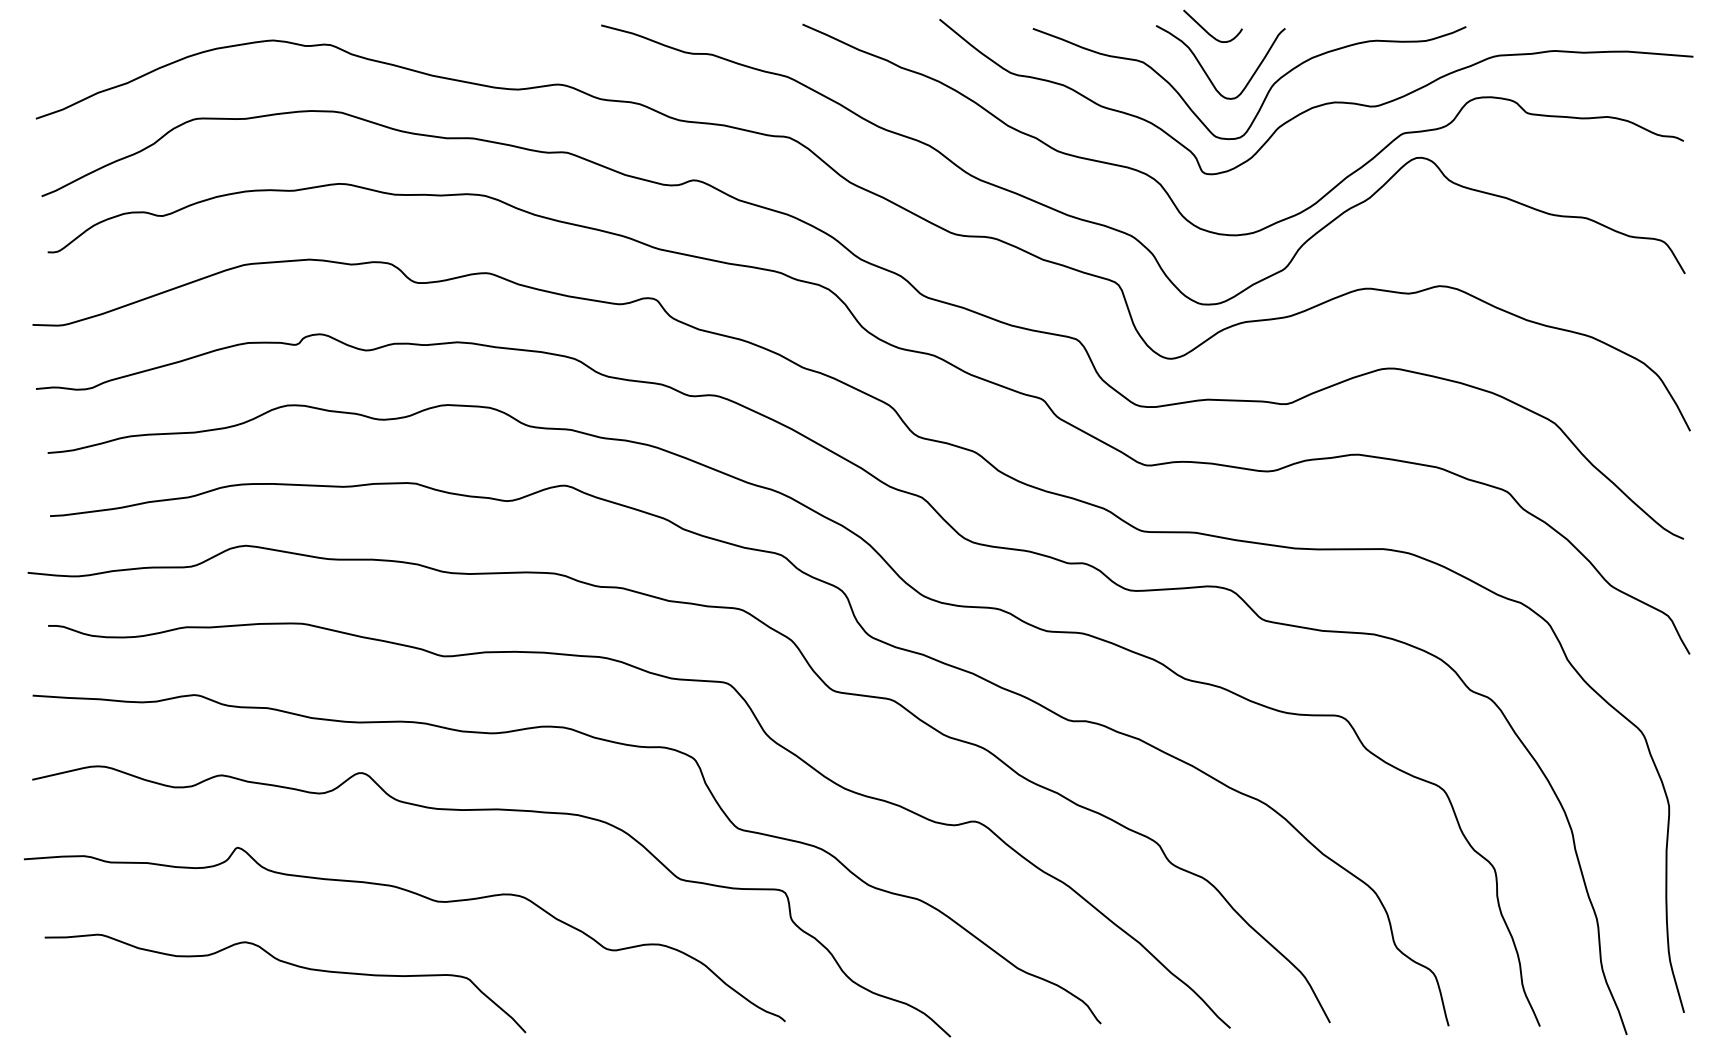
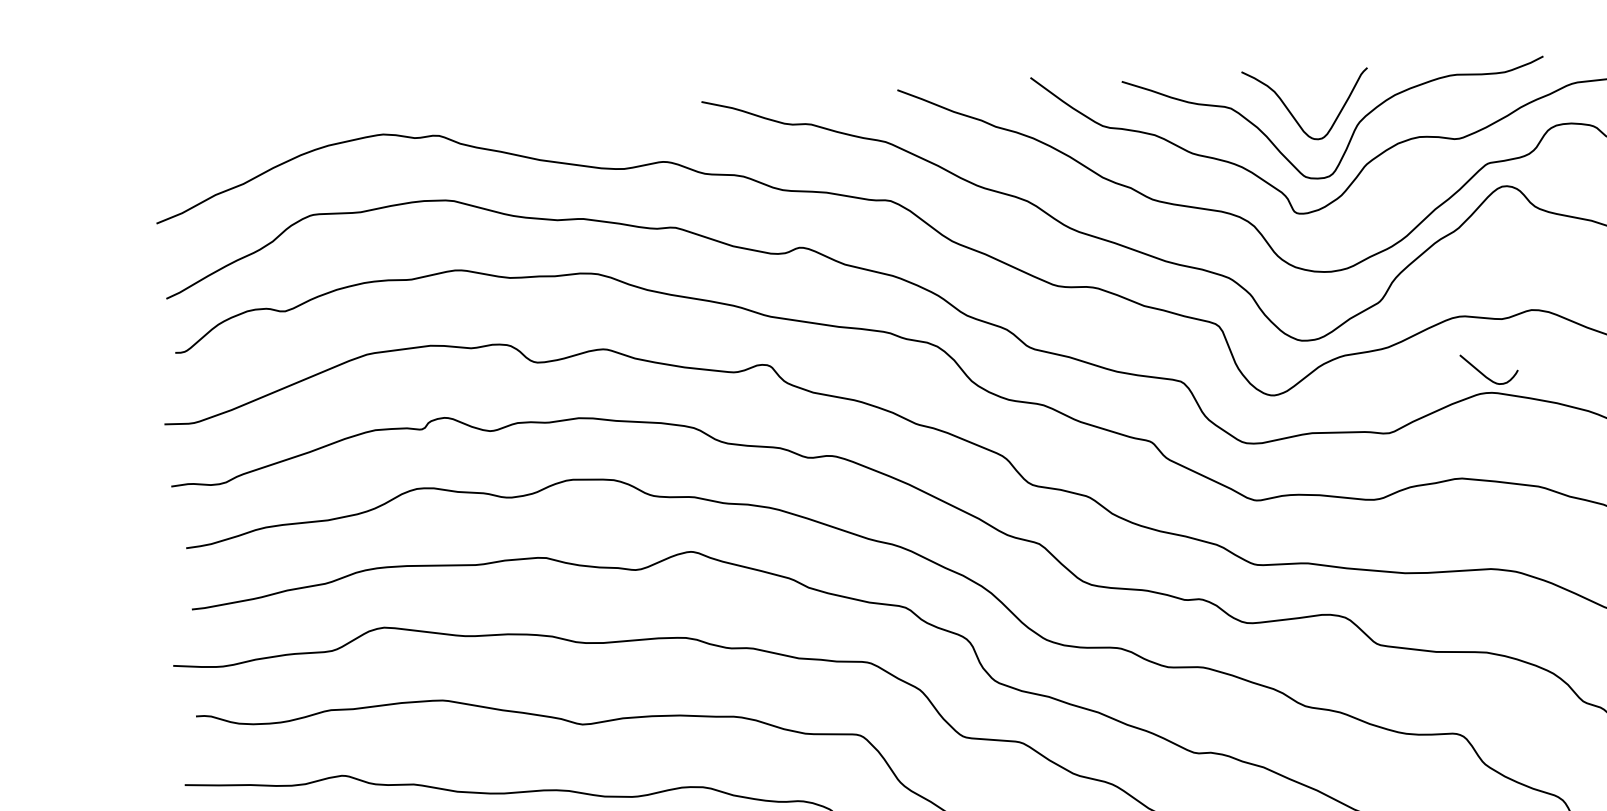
curve: (1206, 30) -> (1483, 373), moved

